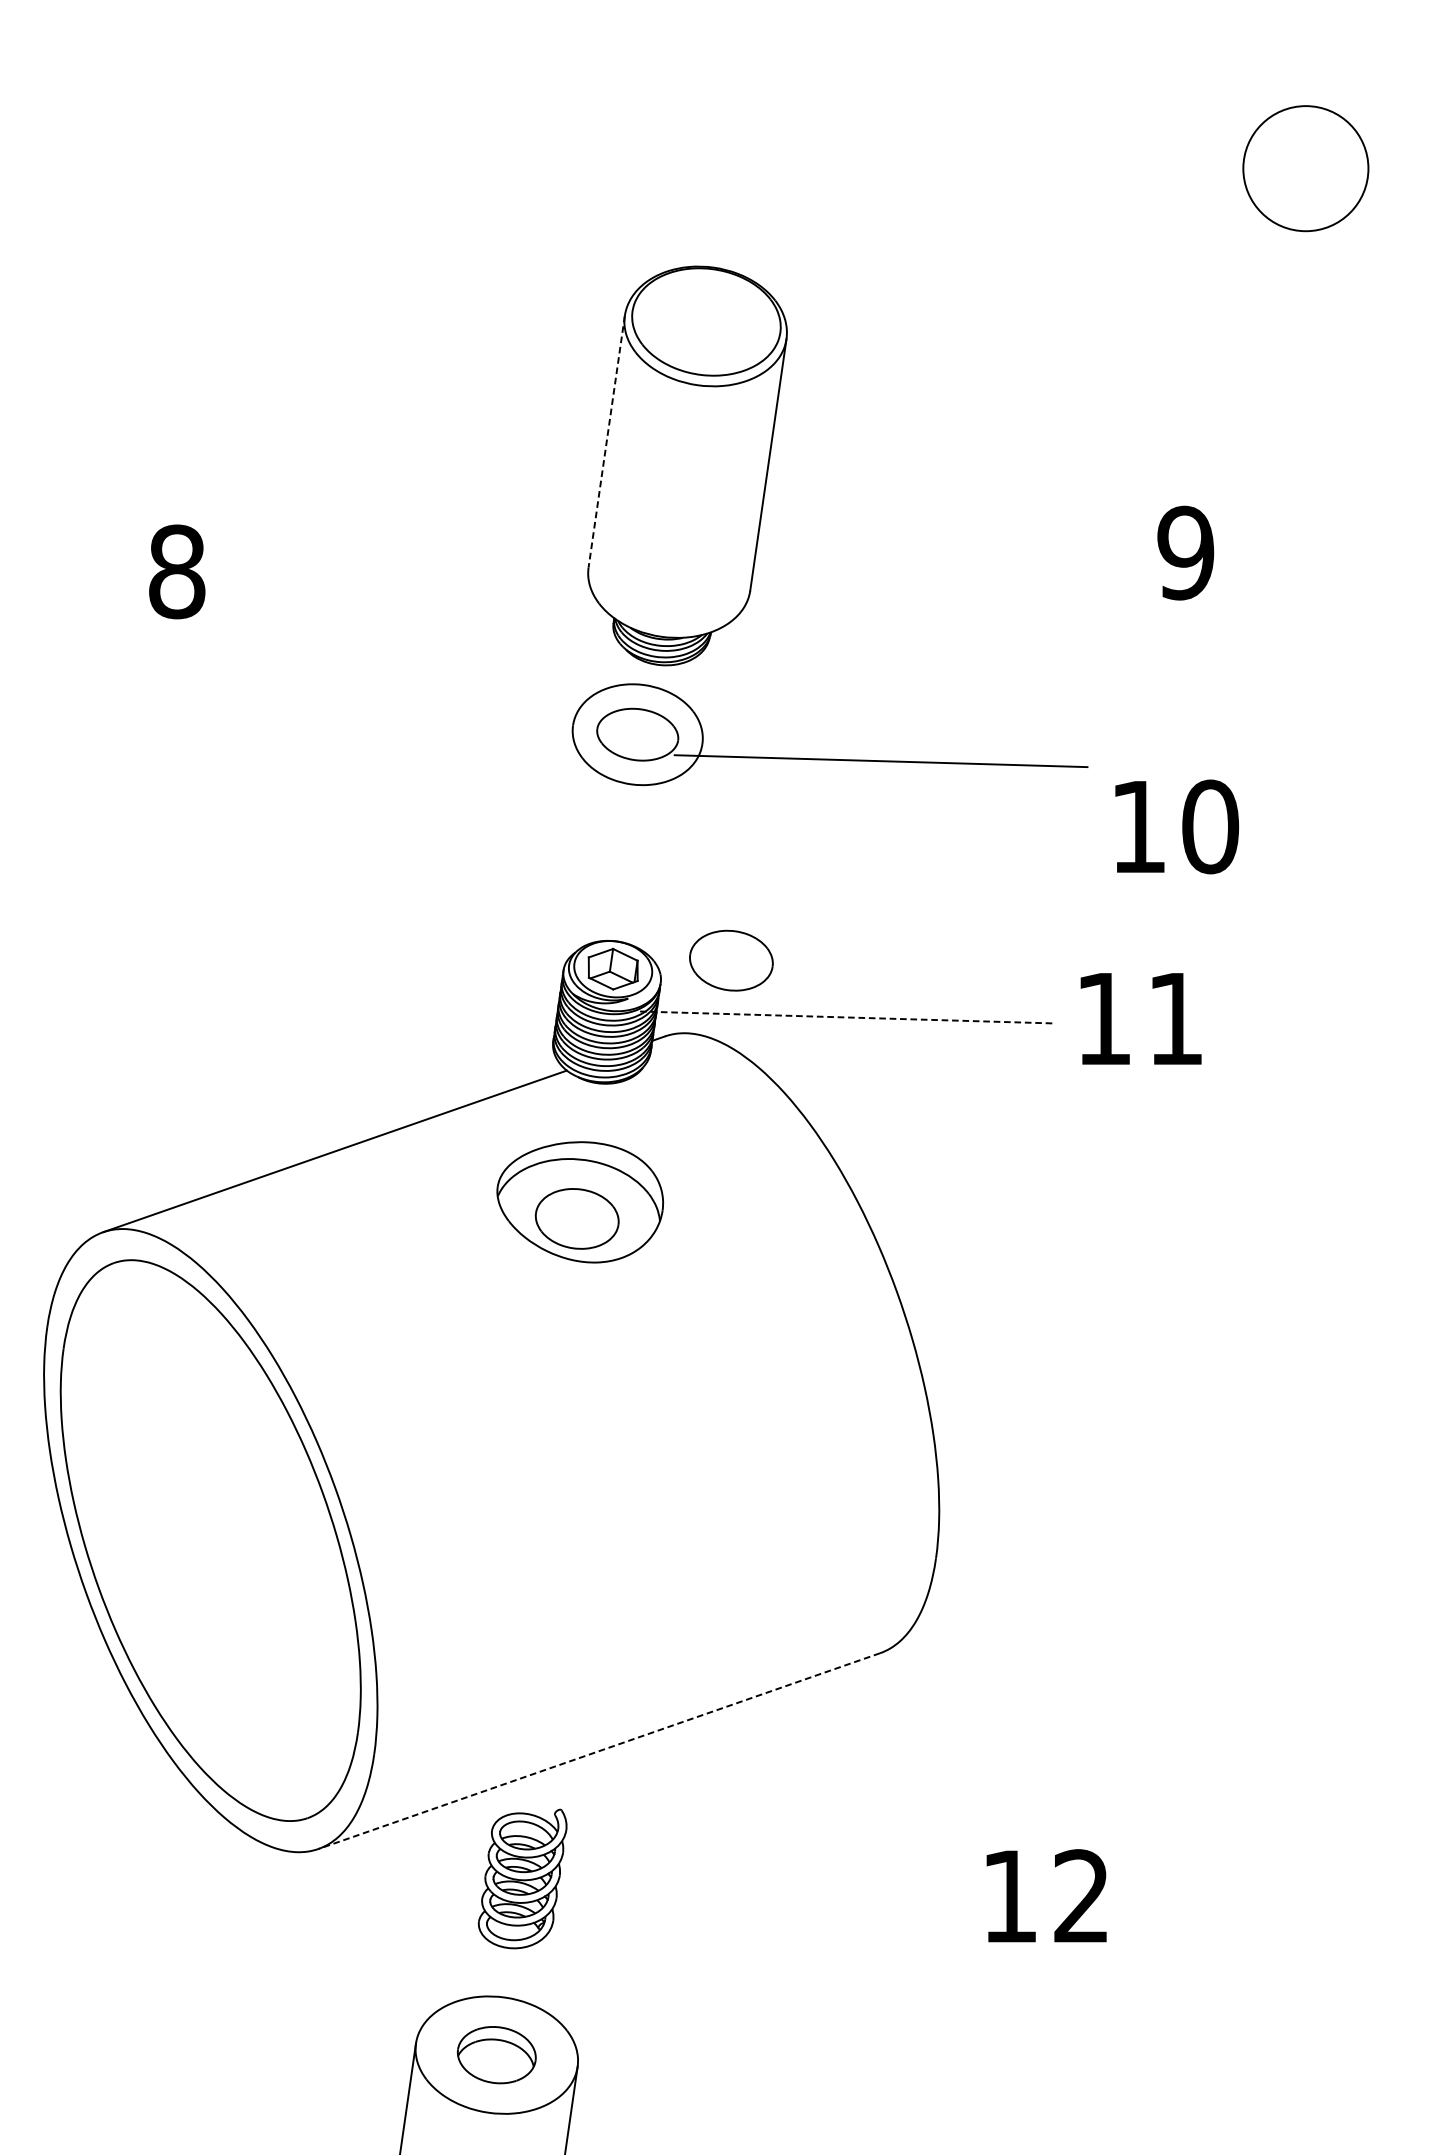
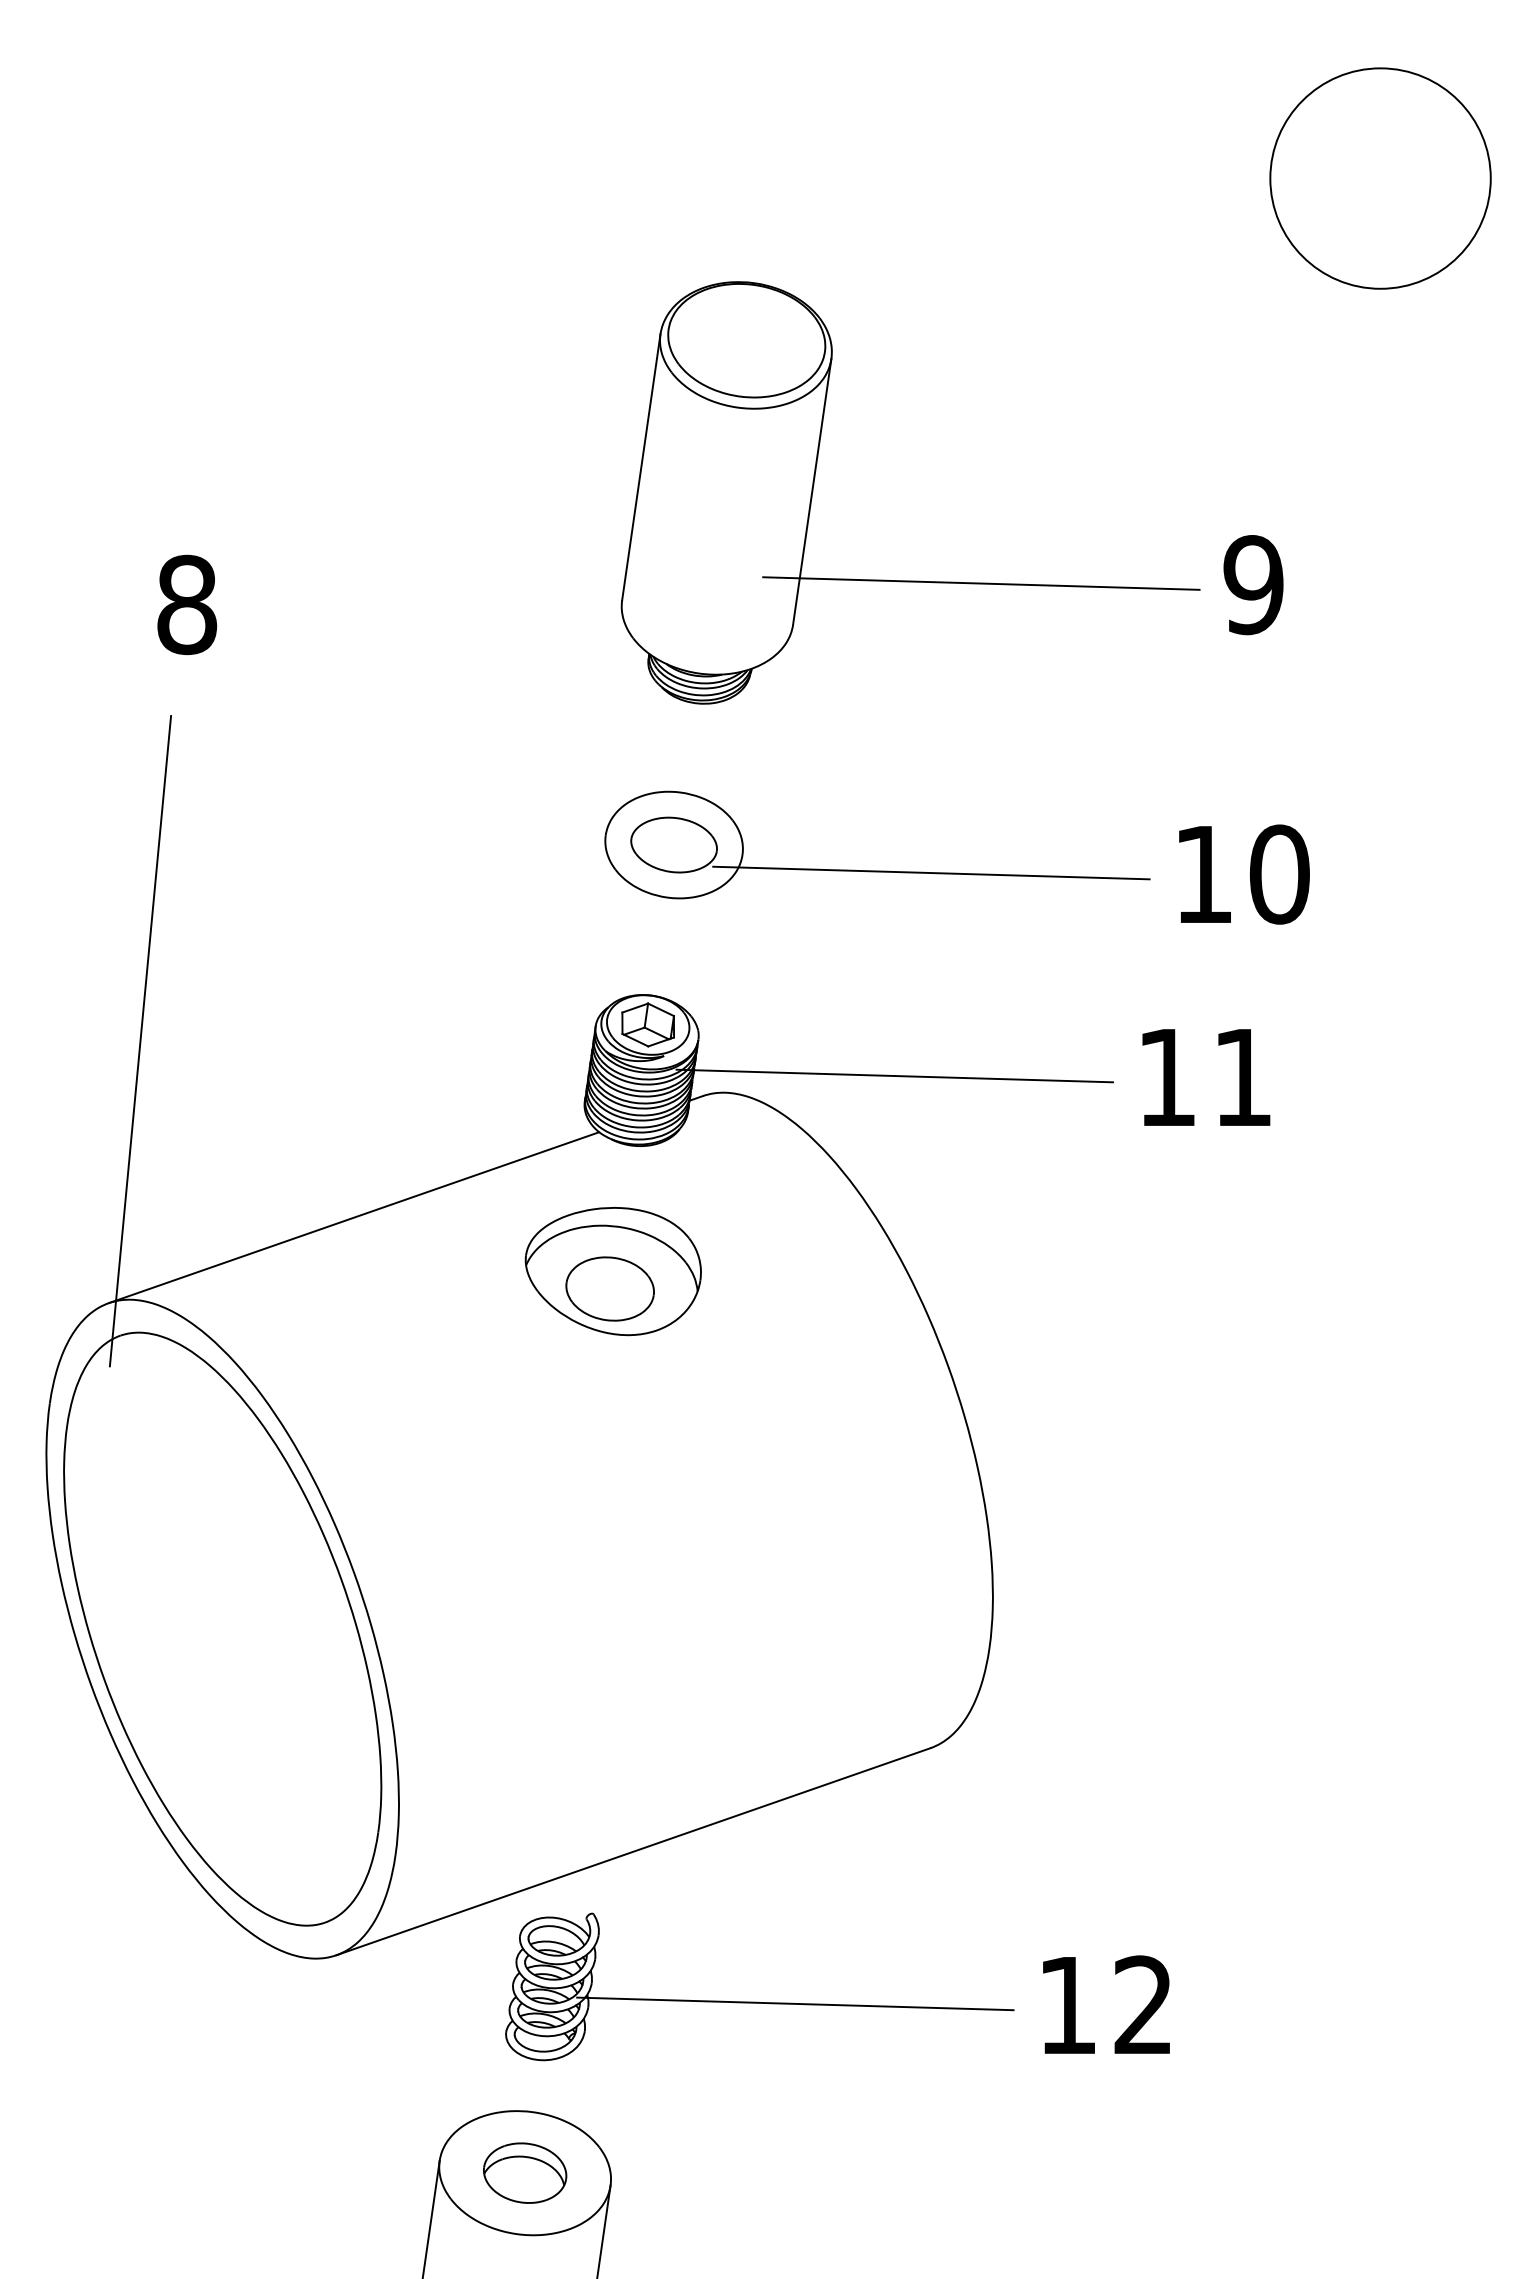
circle: (1305, 168) -> (1380, 178), size x1.67
line: (606, 441) -> (641, 467), dashed -> solid
line: (928, 551) -> (981, 583), added
part: (830, 758) -> (877, 870), moved
part: (730, 960) -> (772, 1015), removed
line: (133, 984) -> (140, 1041), added
line: (847, 1017) -> (895, 1076), dashed -> solid
line: (598, 1750) -> (632, 1851), dashed -> solid
line: (752, 1894) -> (795, 2003), added

